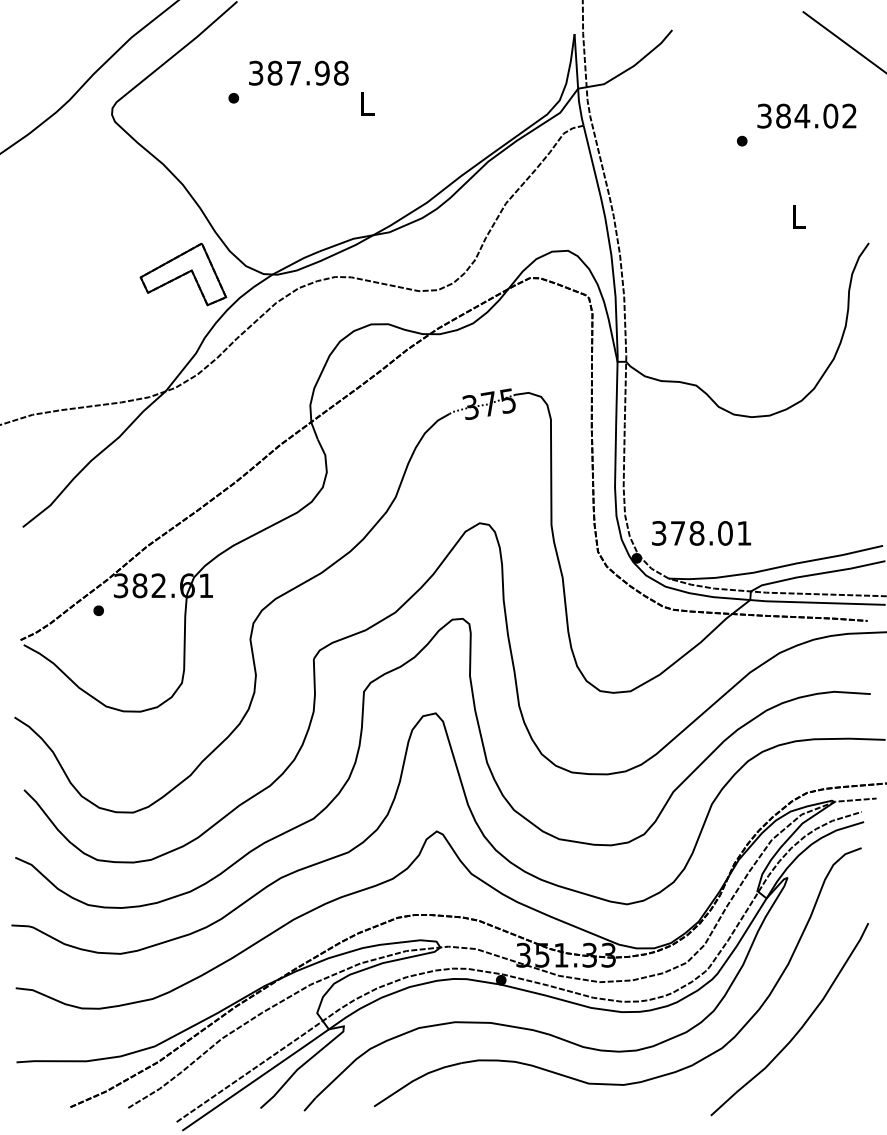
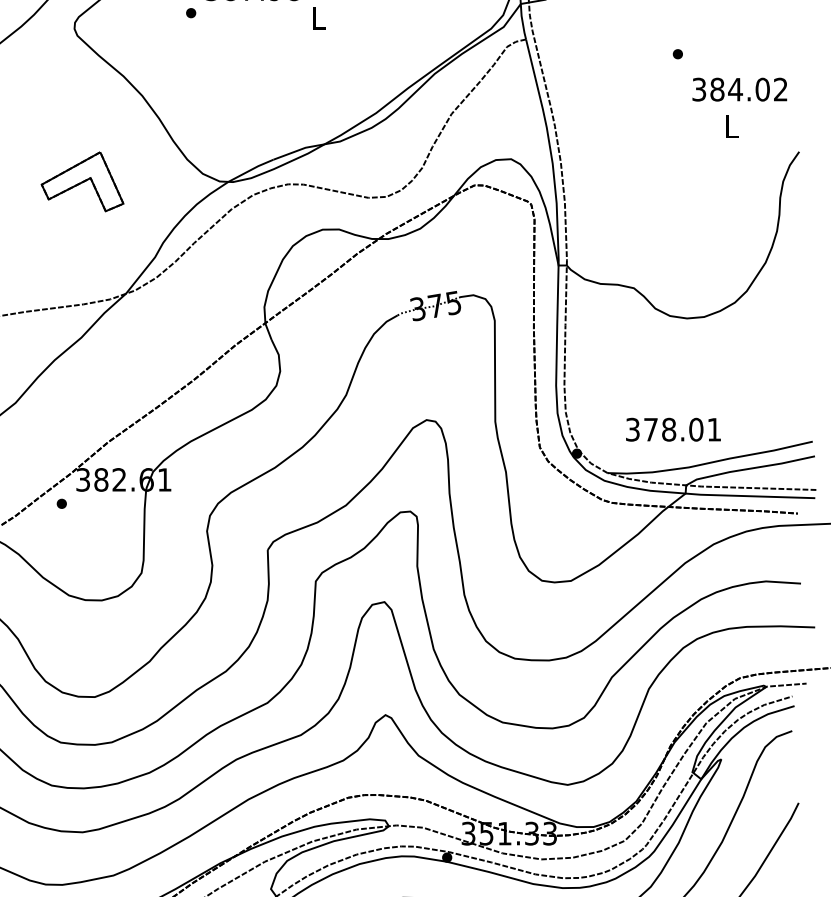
text: (806, 115) -> (739, 89), moved
part: (183, 274) -> (82, 181), moved
text: (701, 533) -> (673, 429), moved

